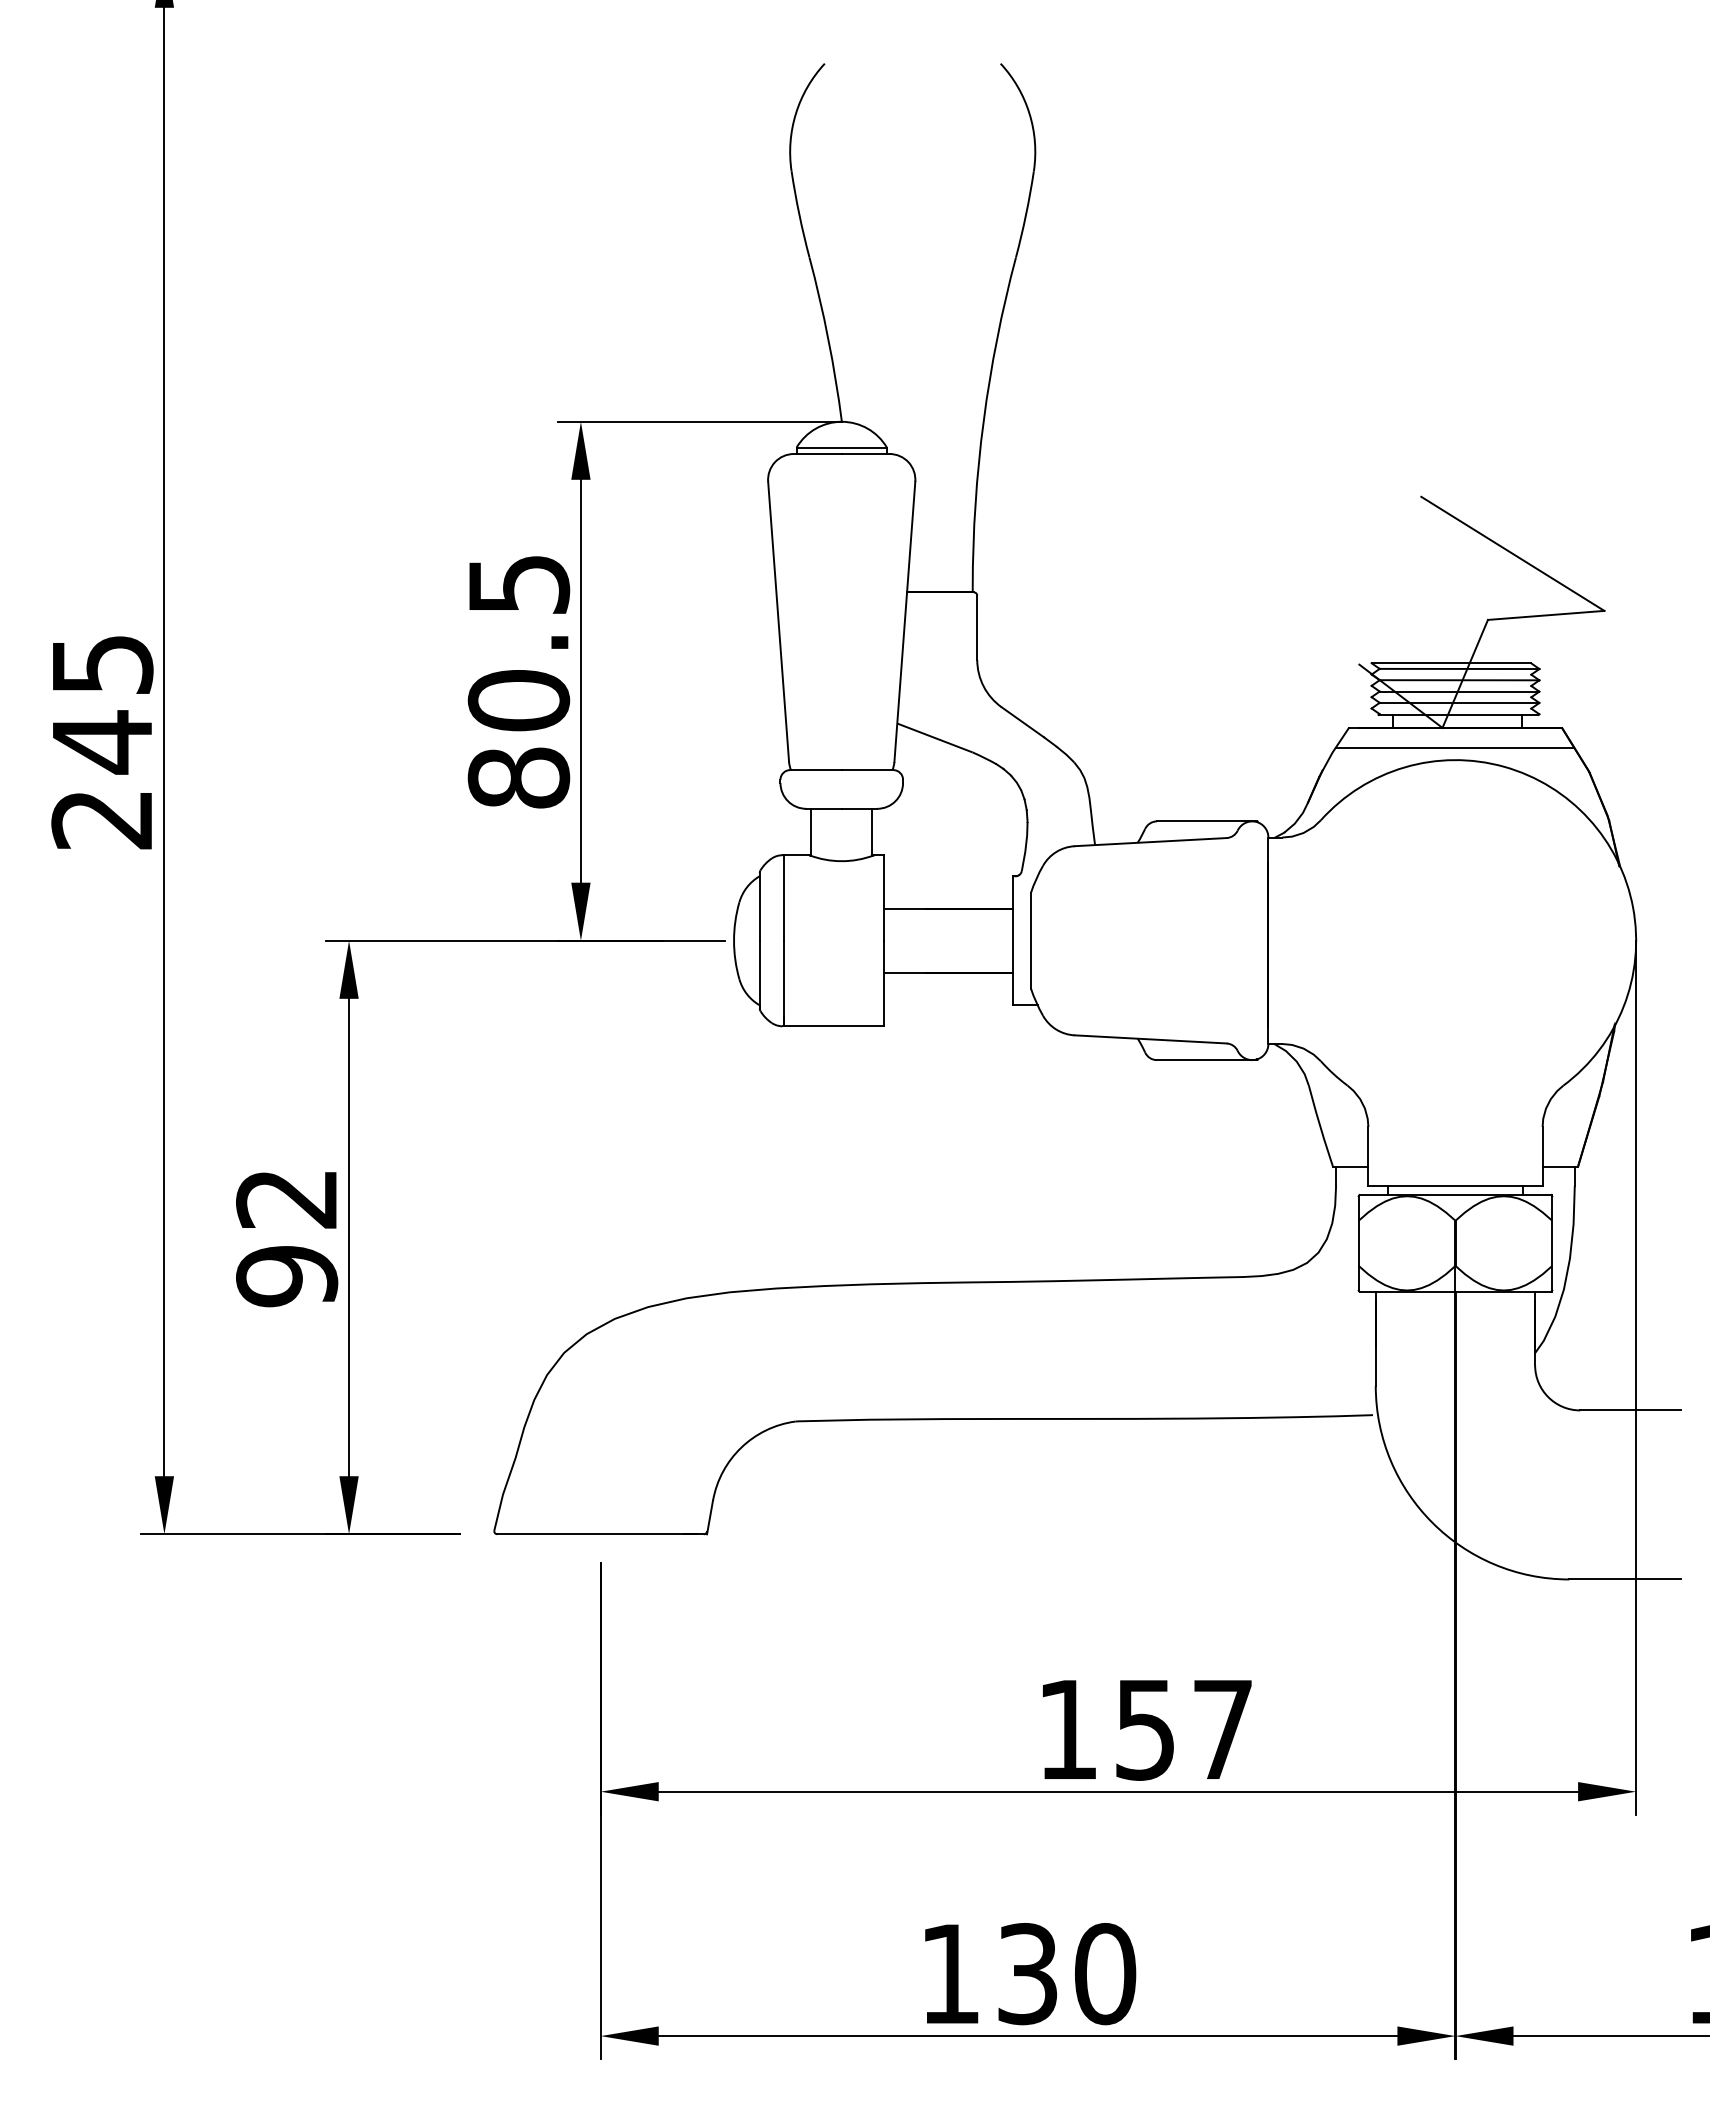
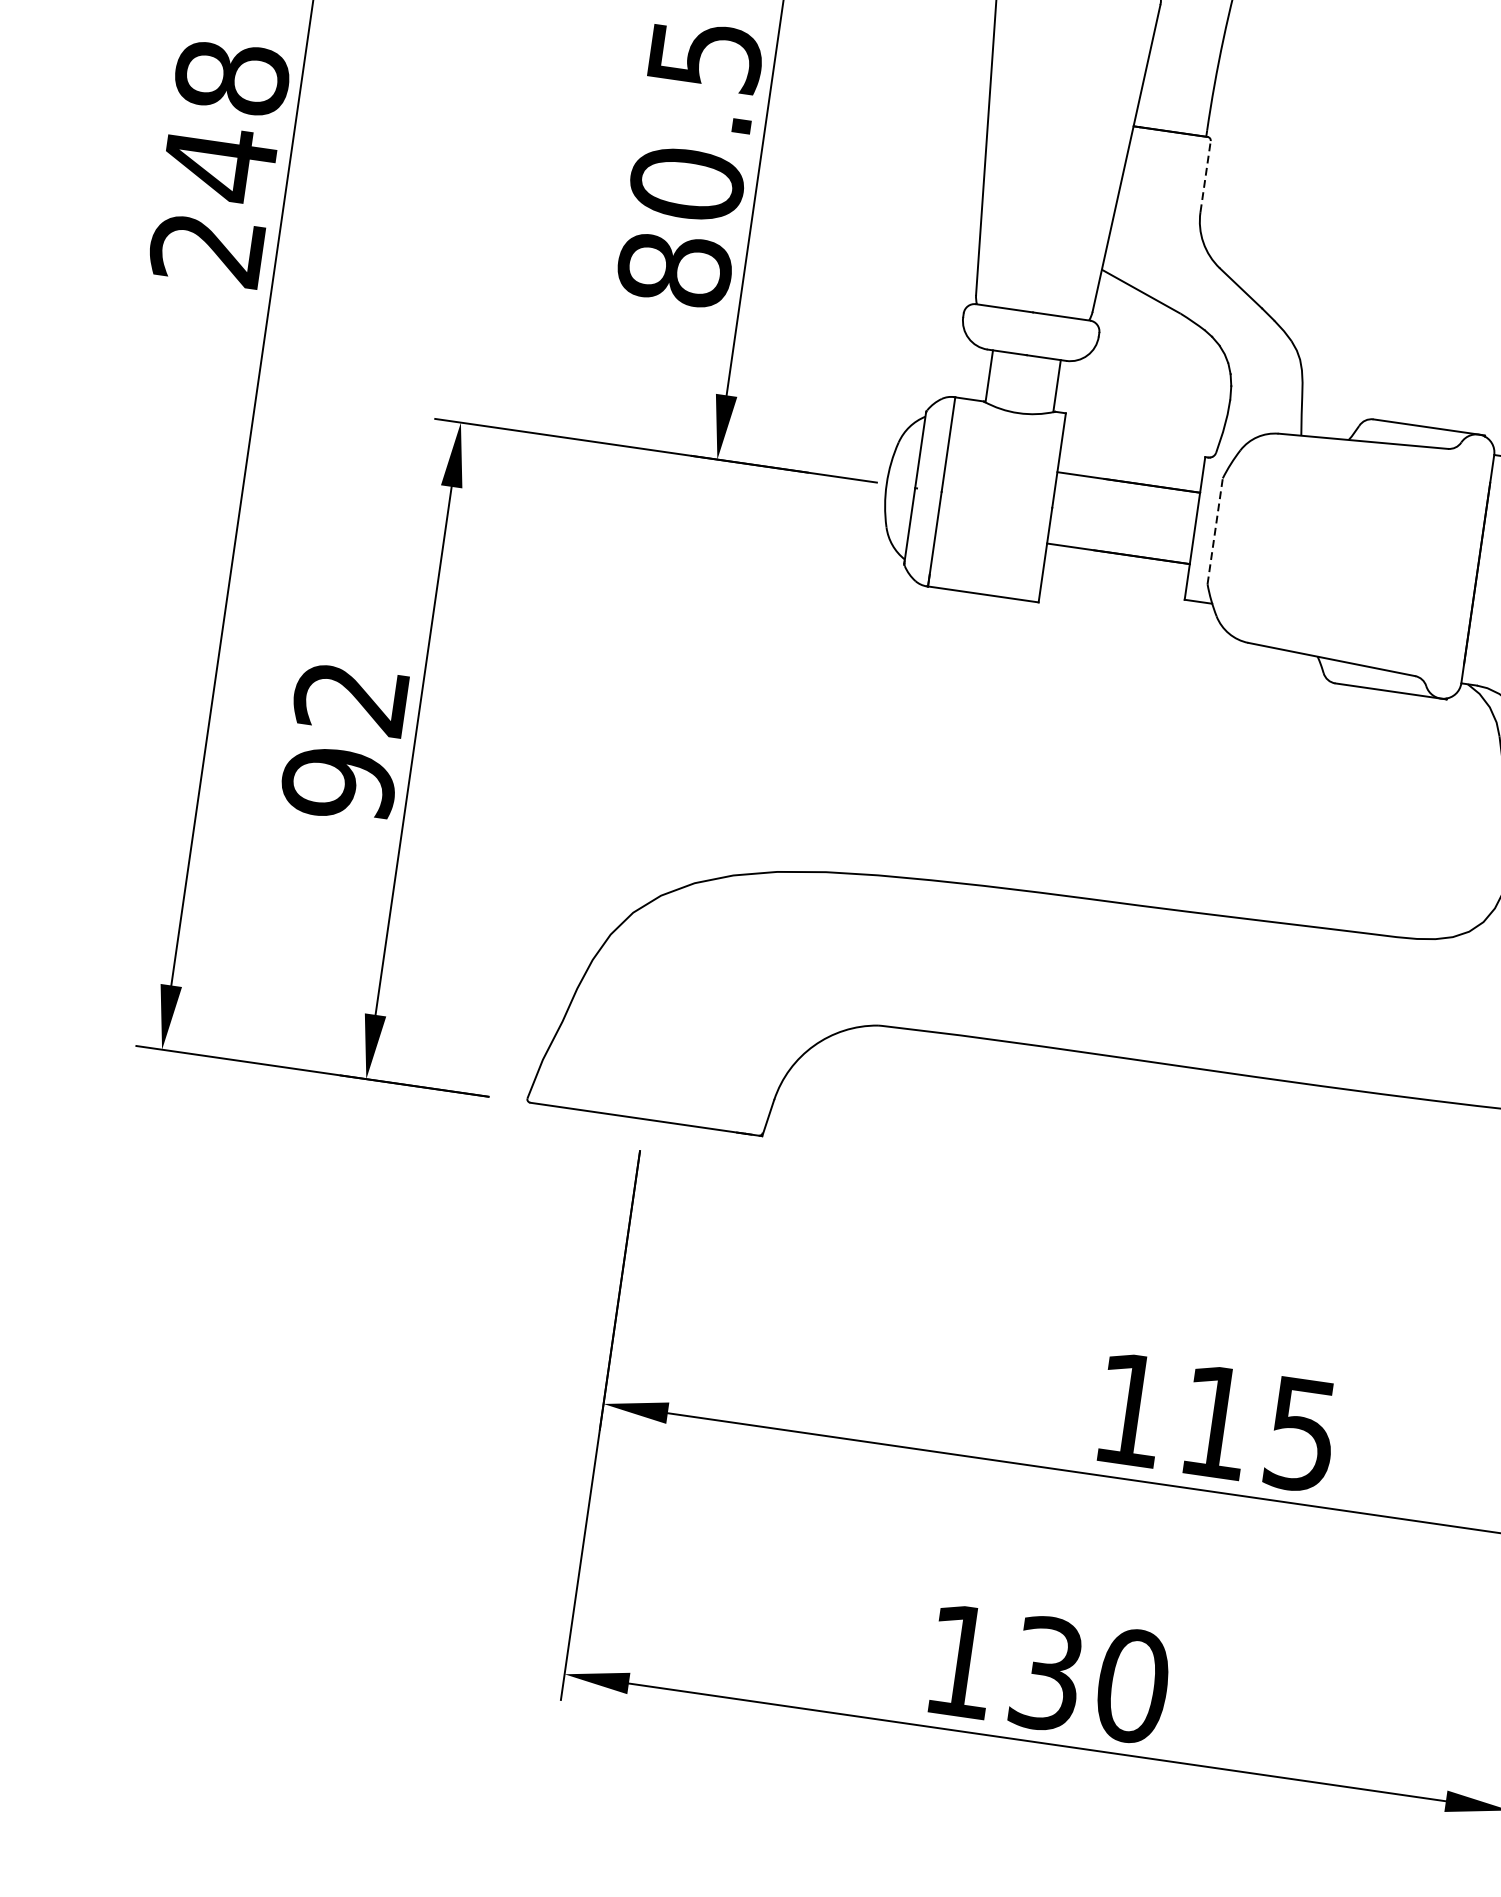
line: (977, 627) -> (1205, 176), solid -> dashed
text: (102, 664) -> (232, 77), 245 -> 248
line: (1030, 940) -> (1214, 530), solid -> dashed
text: (1183, 1730) -> (1257, 1429), 157 -> 115

